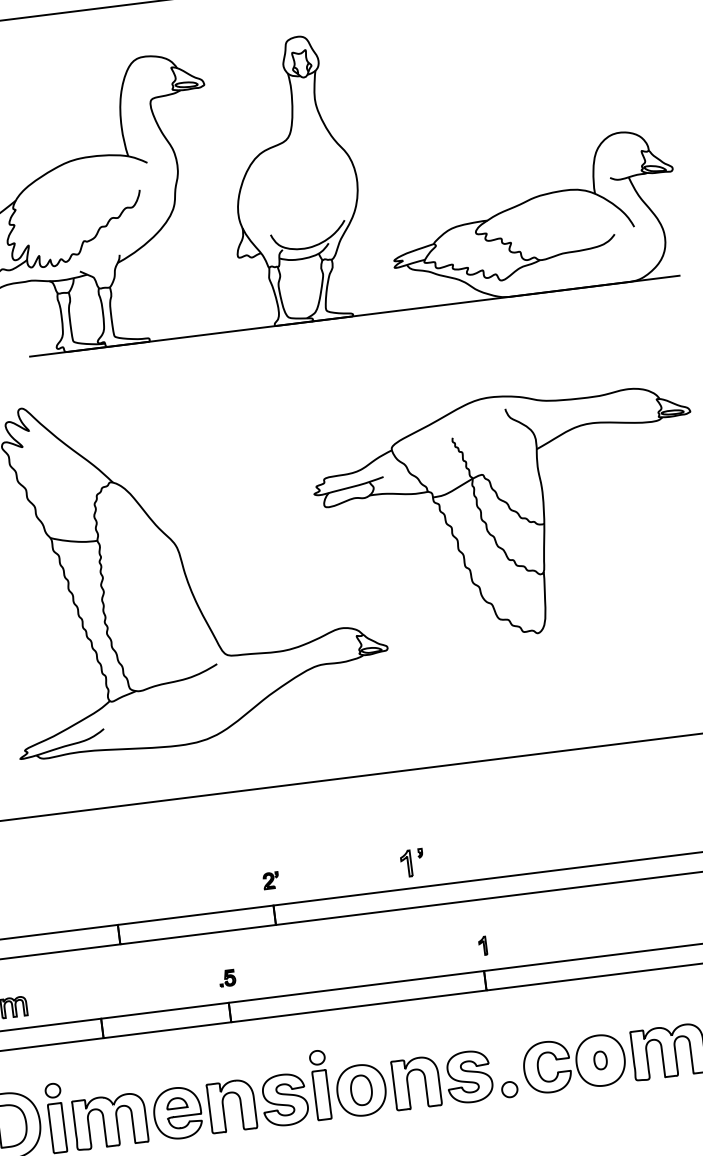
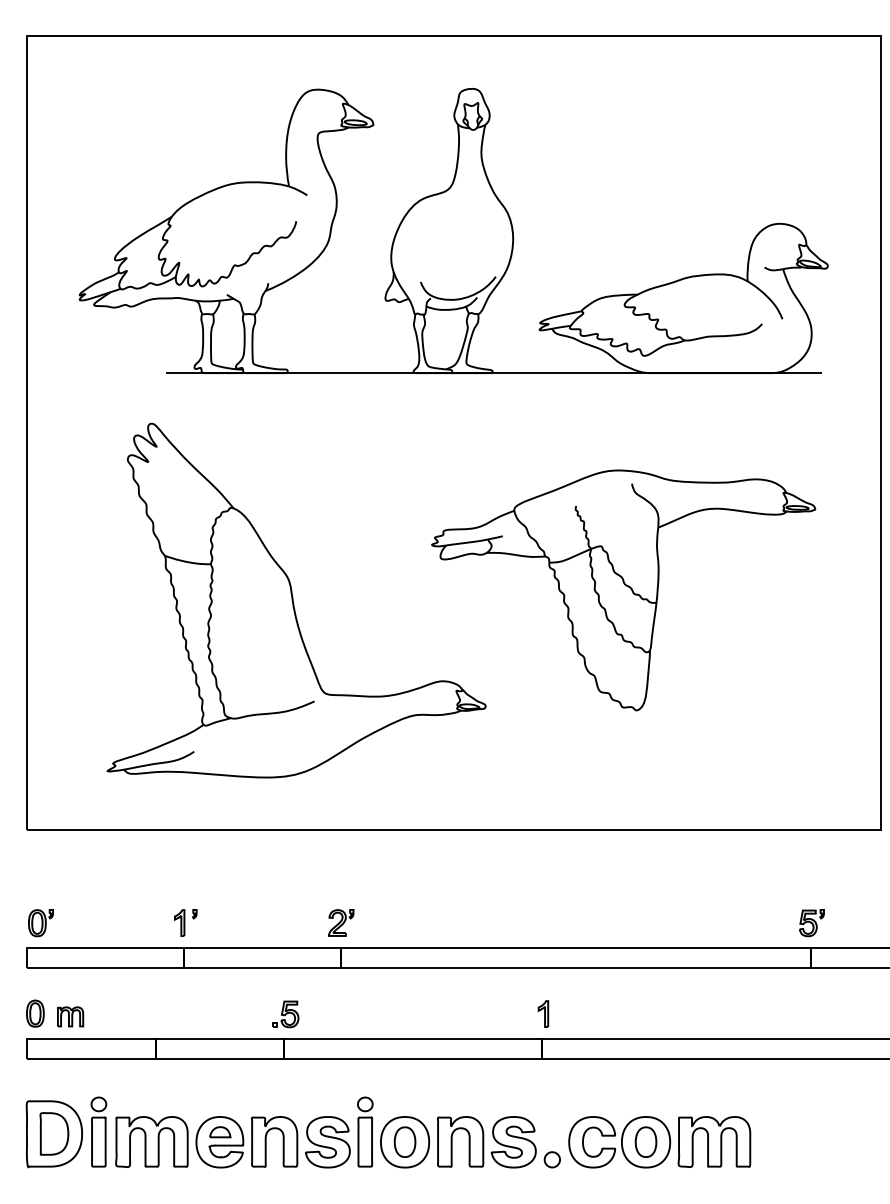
part: (412, 862) -> (185, 922), moved
part: (271, 880) -> (341, 922), size x1.67
part: (482, 945) -> (543, 1013), size x1.43
part: (227, 978) -> (285, 1014), size x1.67
part: (599, 1059) -> (645, 1141), size x1.67

